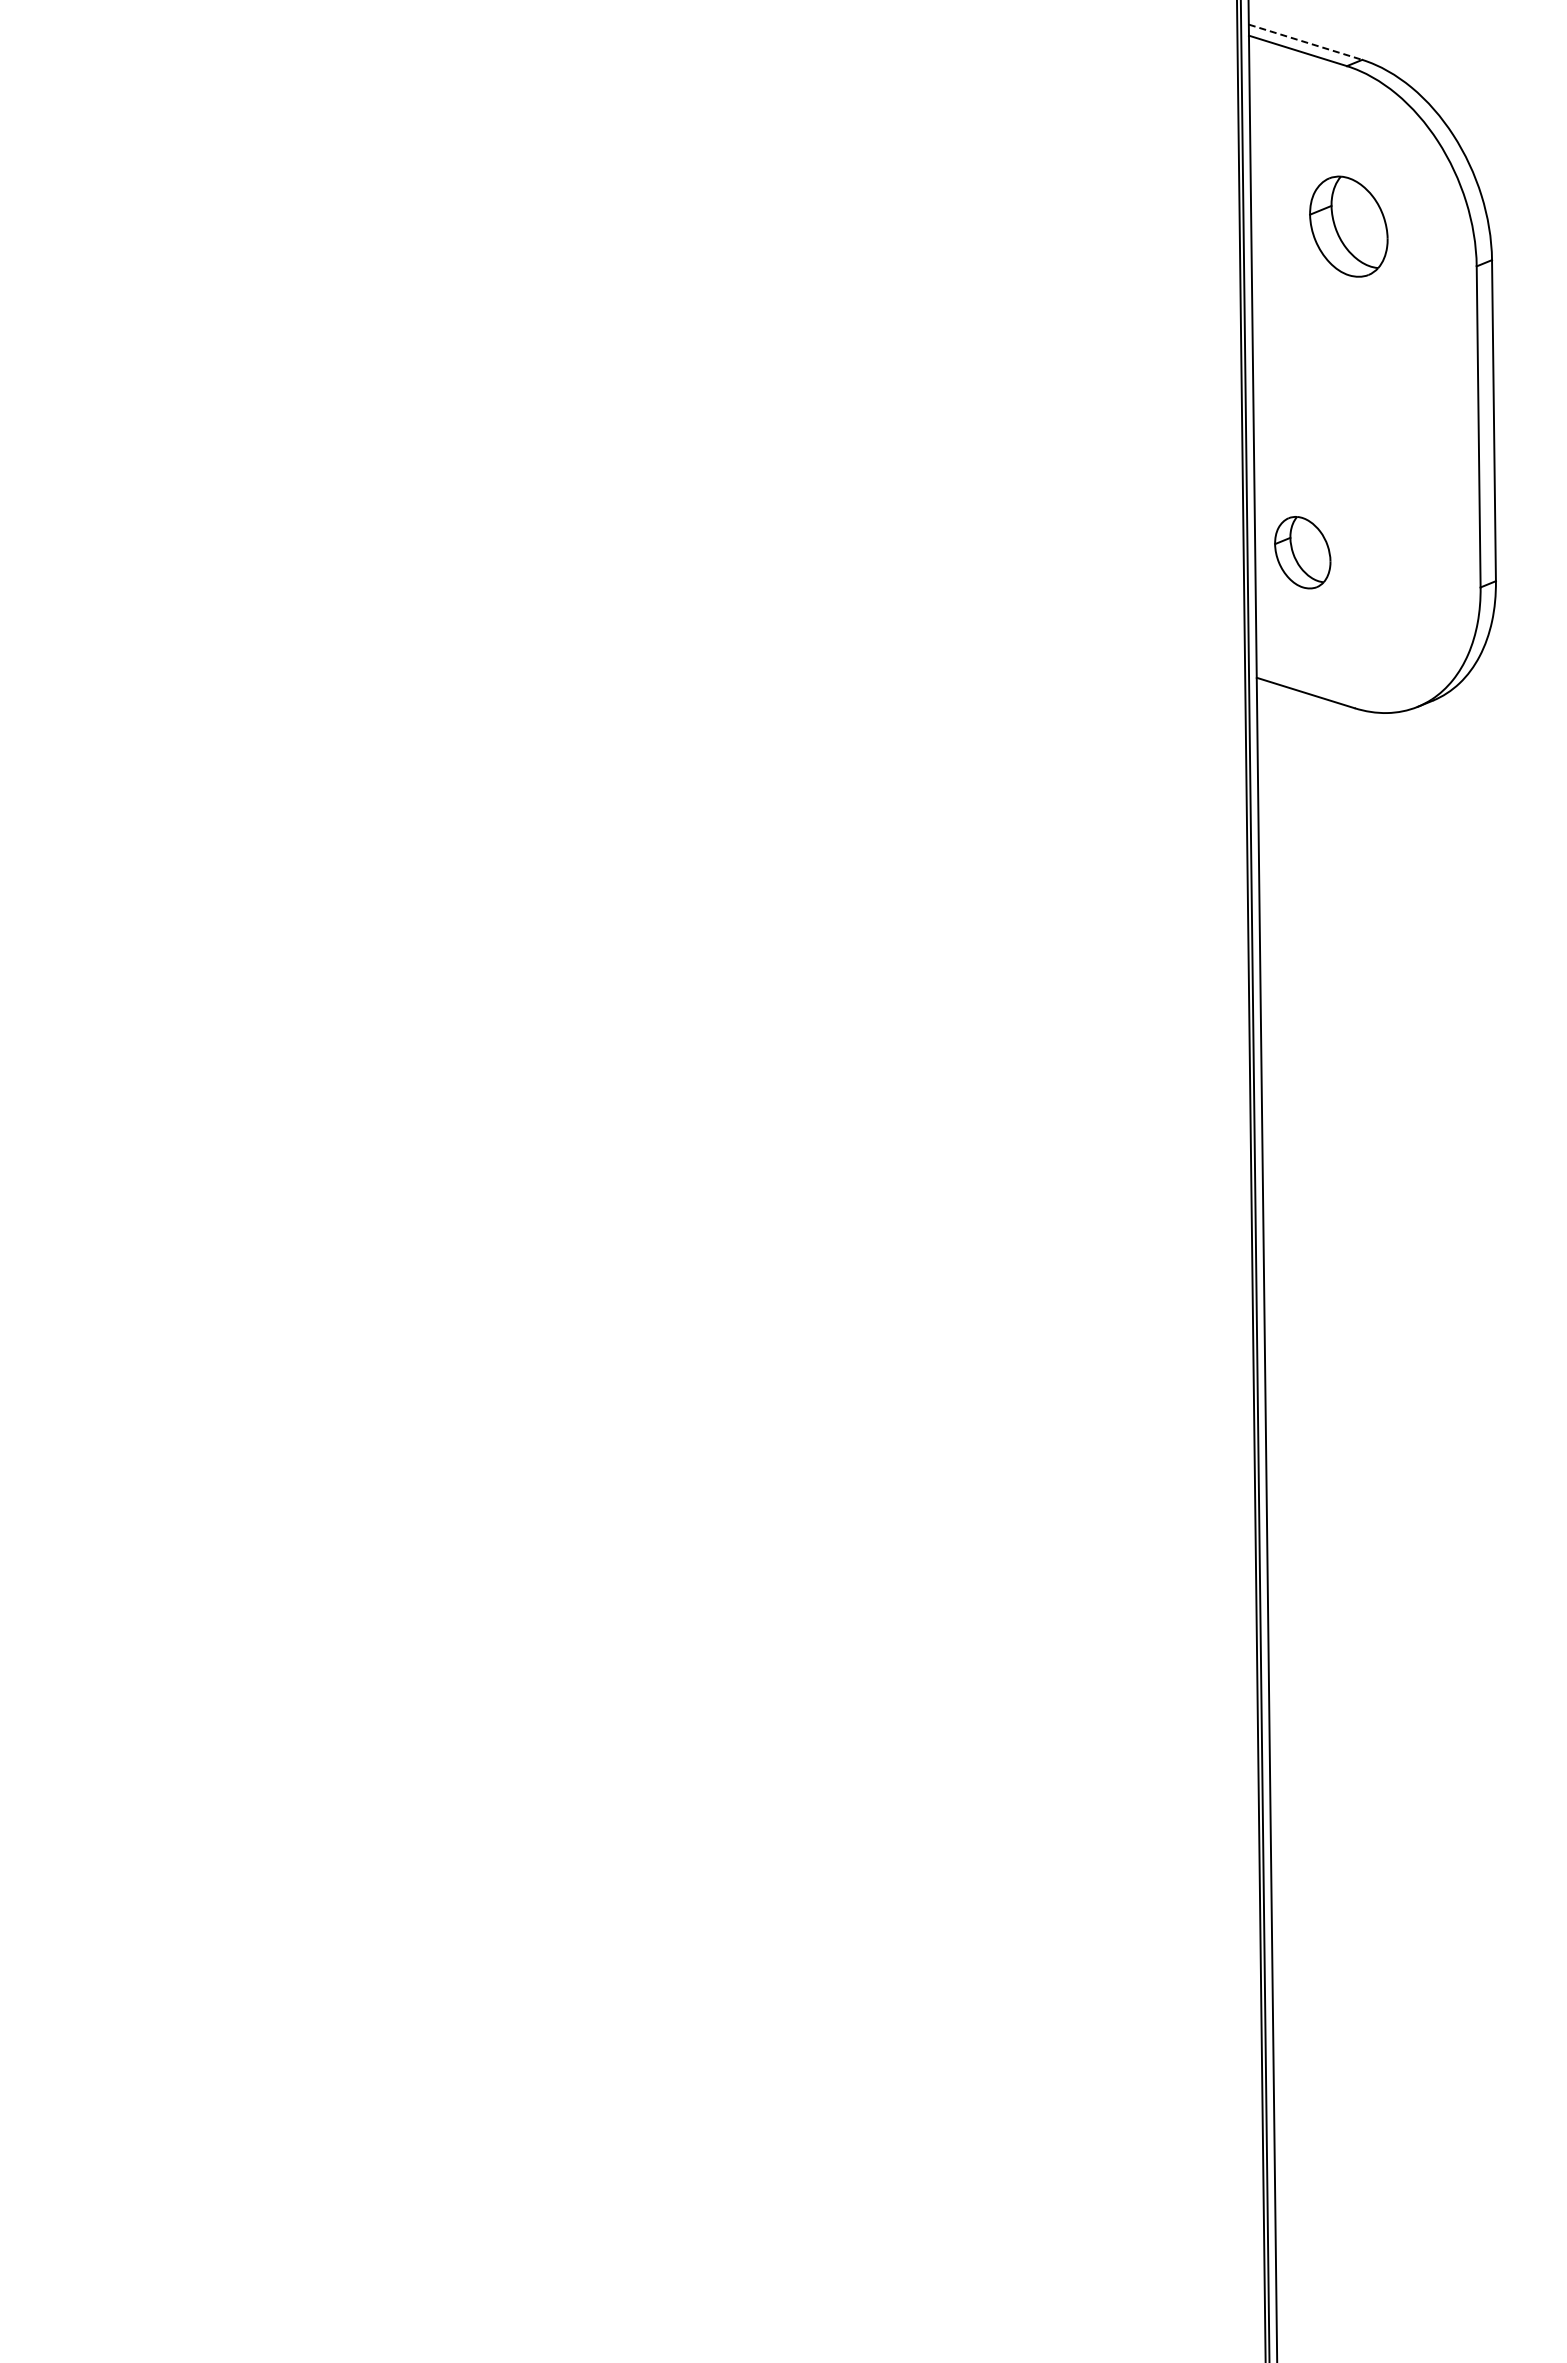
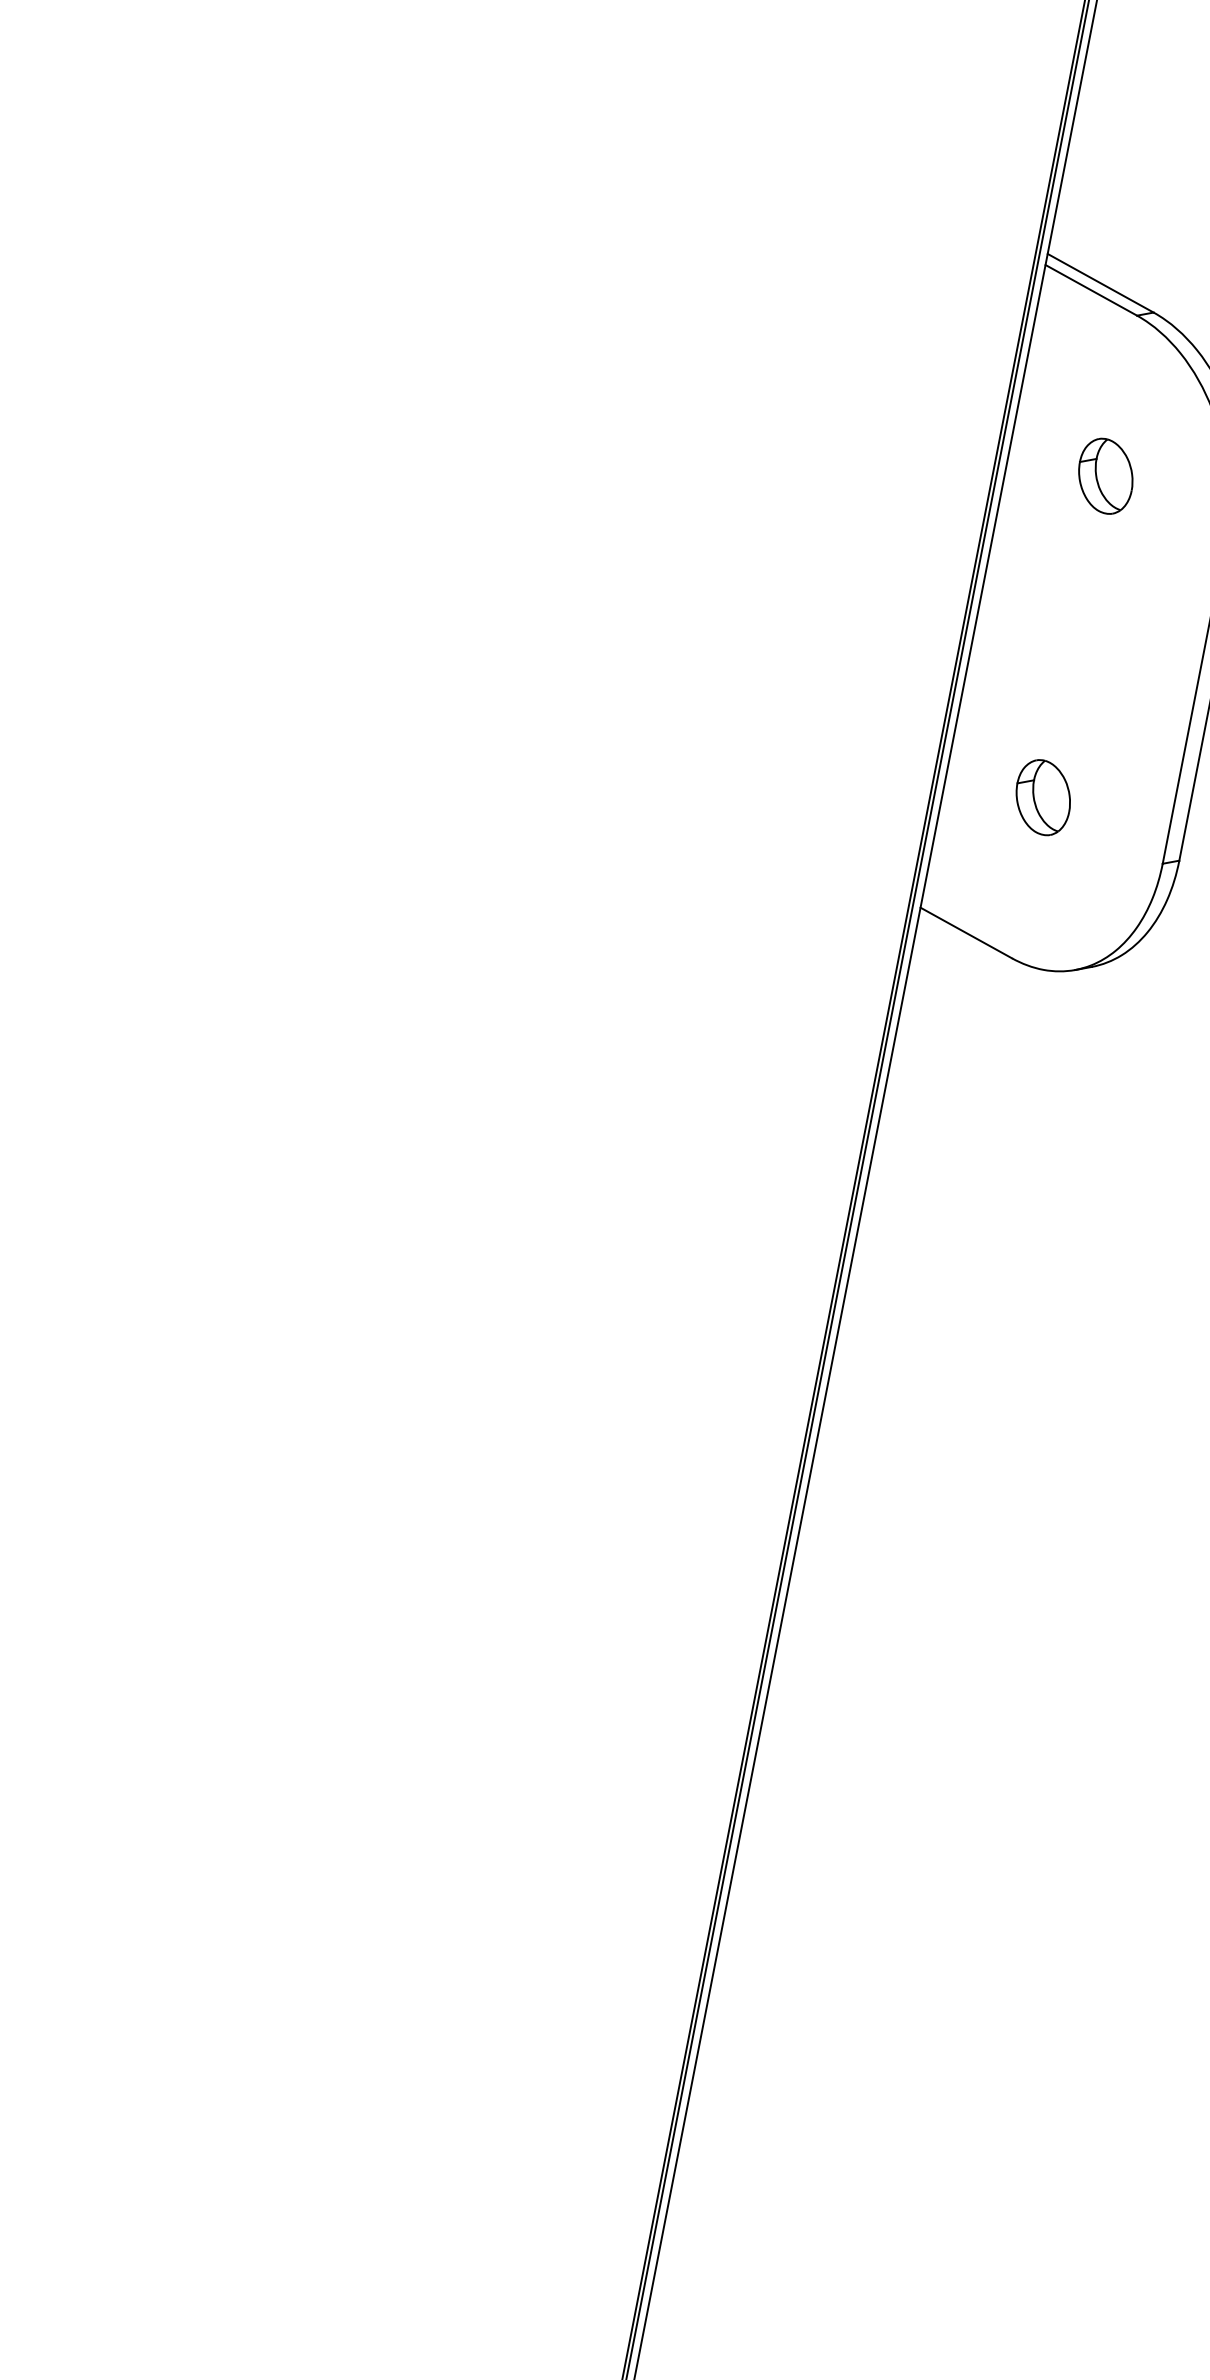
line: (1306, 42) -> (1101, 283), dashed -> solid
part: (1348, 226) -> (1105, 476), size x0.71
part: (1302, 552) -> (1043, 797), moved

